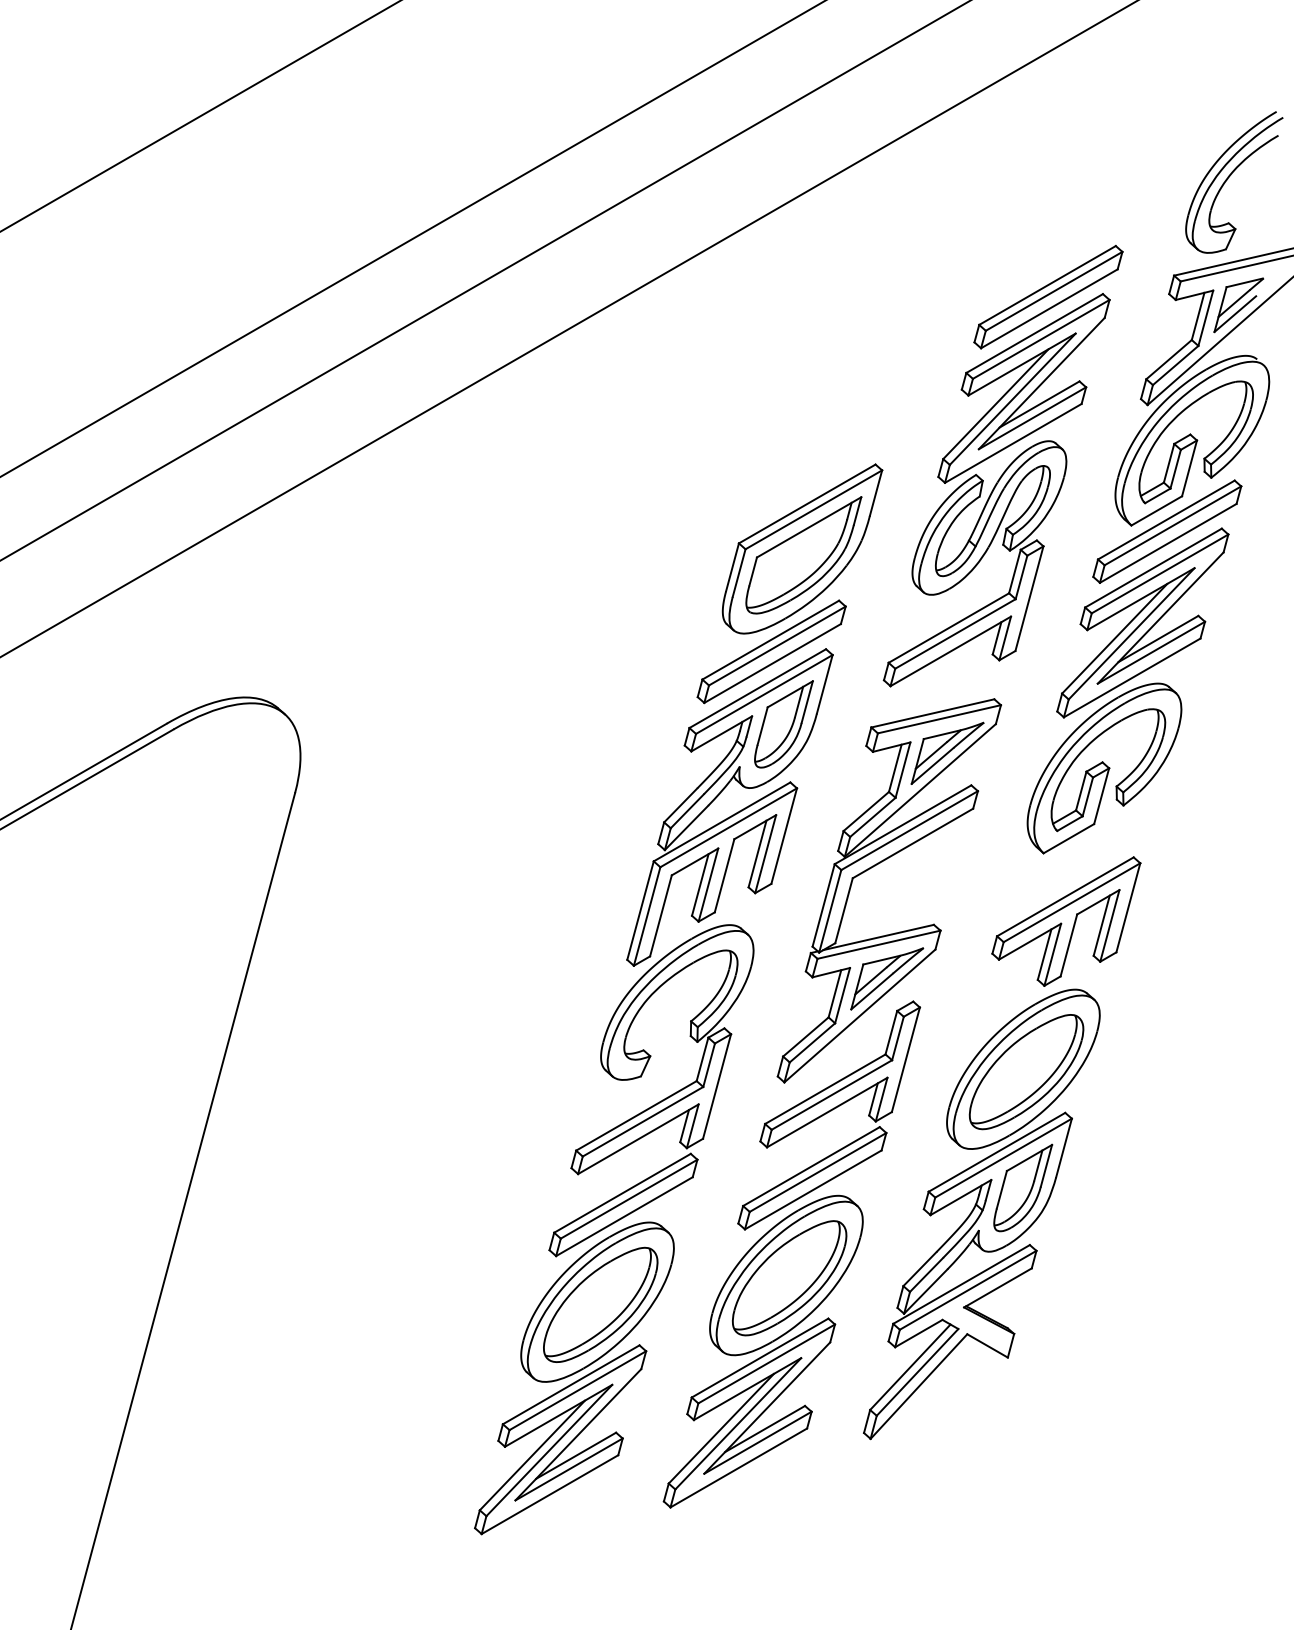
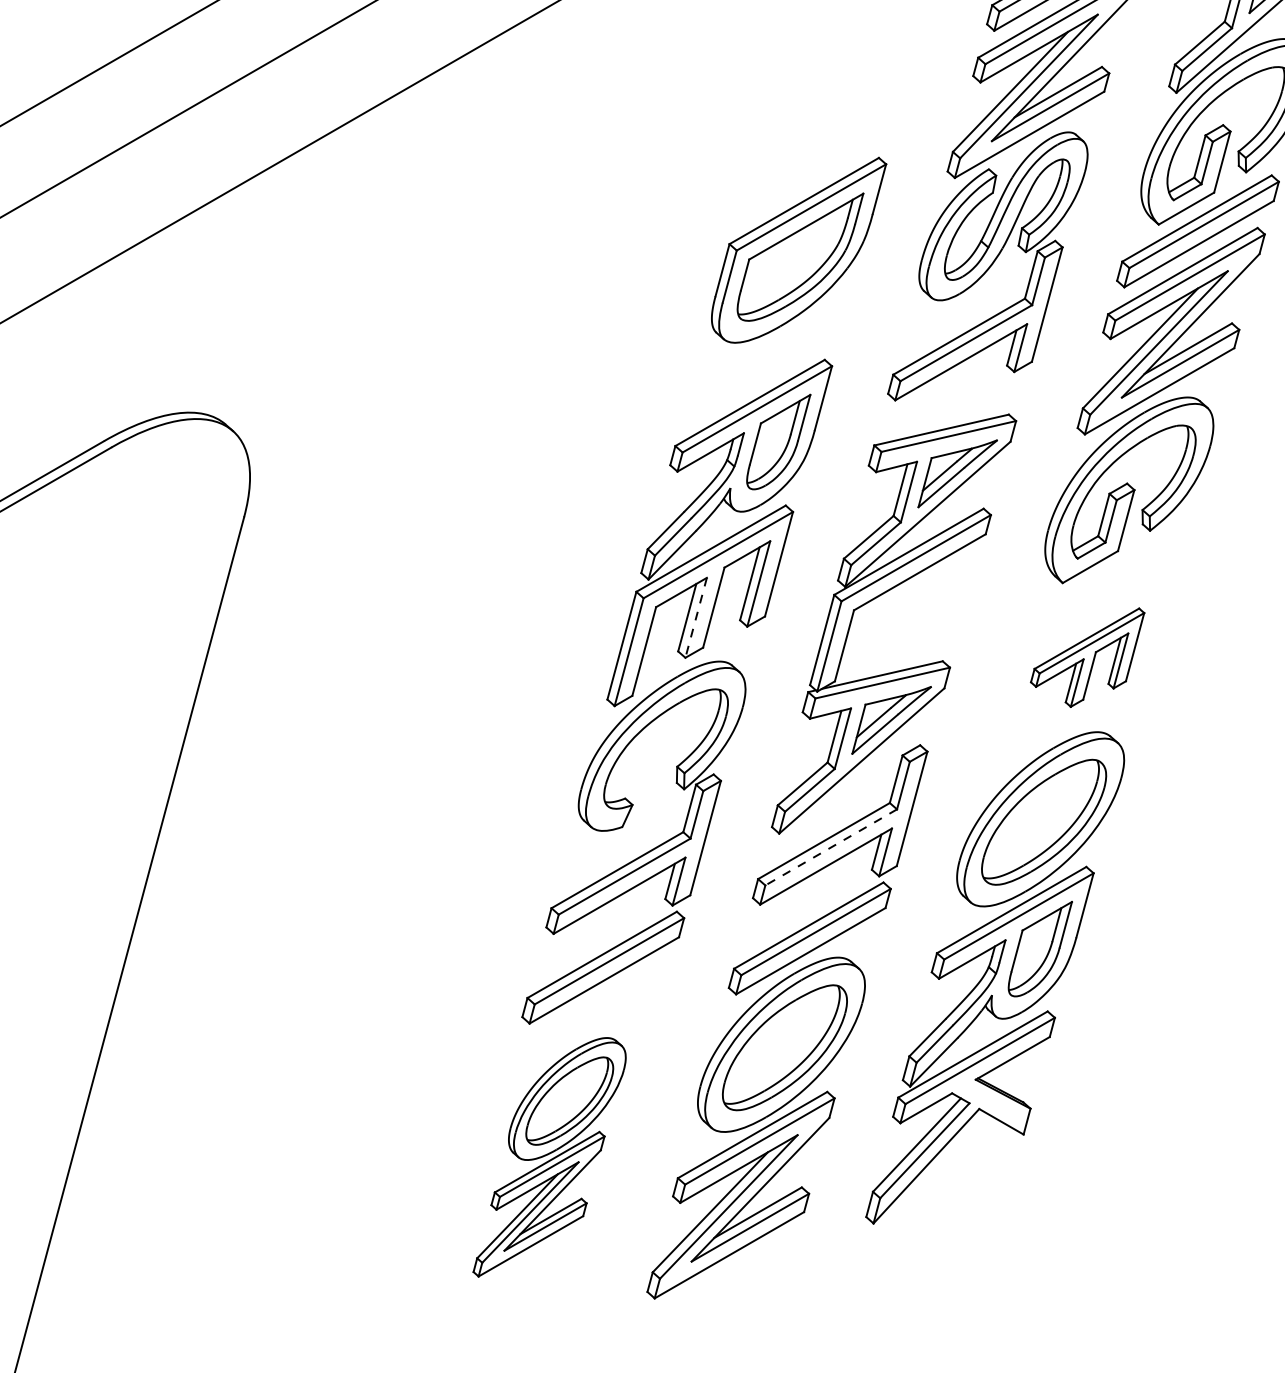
part: (771, 651) -> (765, 362), removed
line: (708, 885) -> (696, 618), solid -> dashed
part: (1066, 921) -> (1087, 657), size x0.7
line: (831, 1095) -> (830, 847), solid -> dashed
part: (574, 1378) -> (549, 1157), size x0.7

